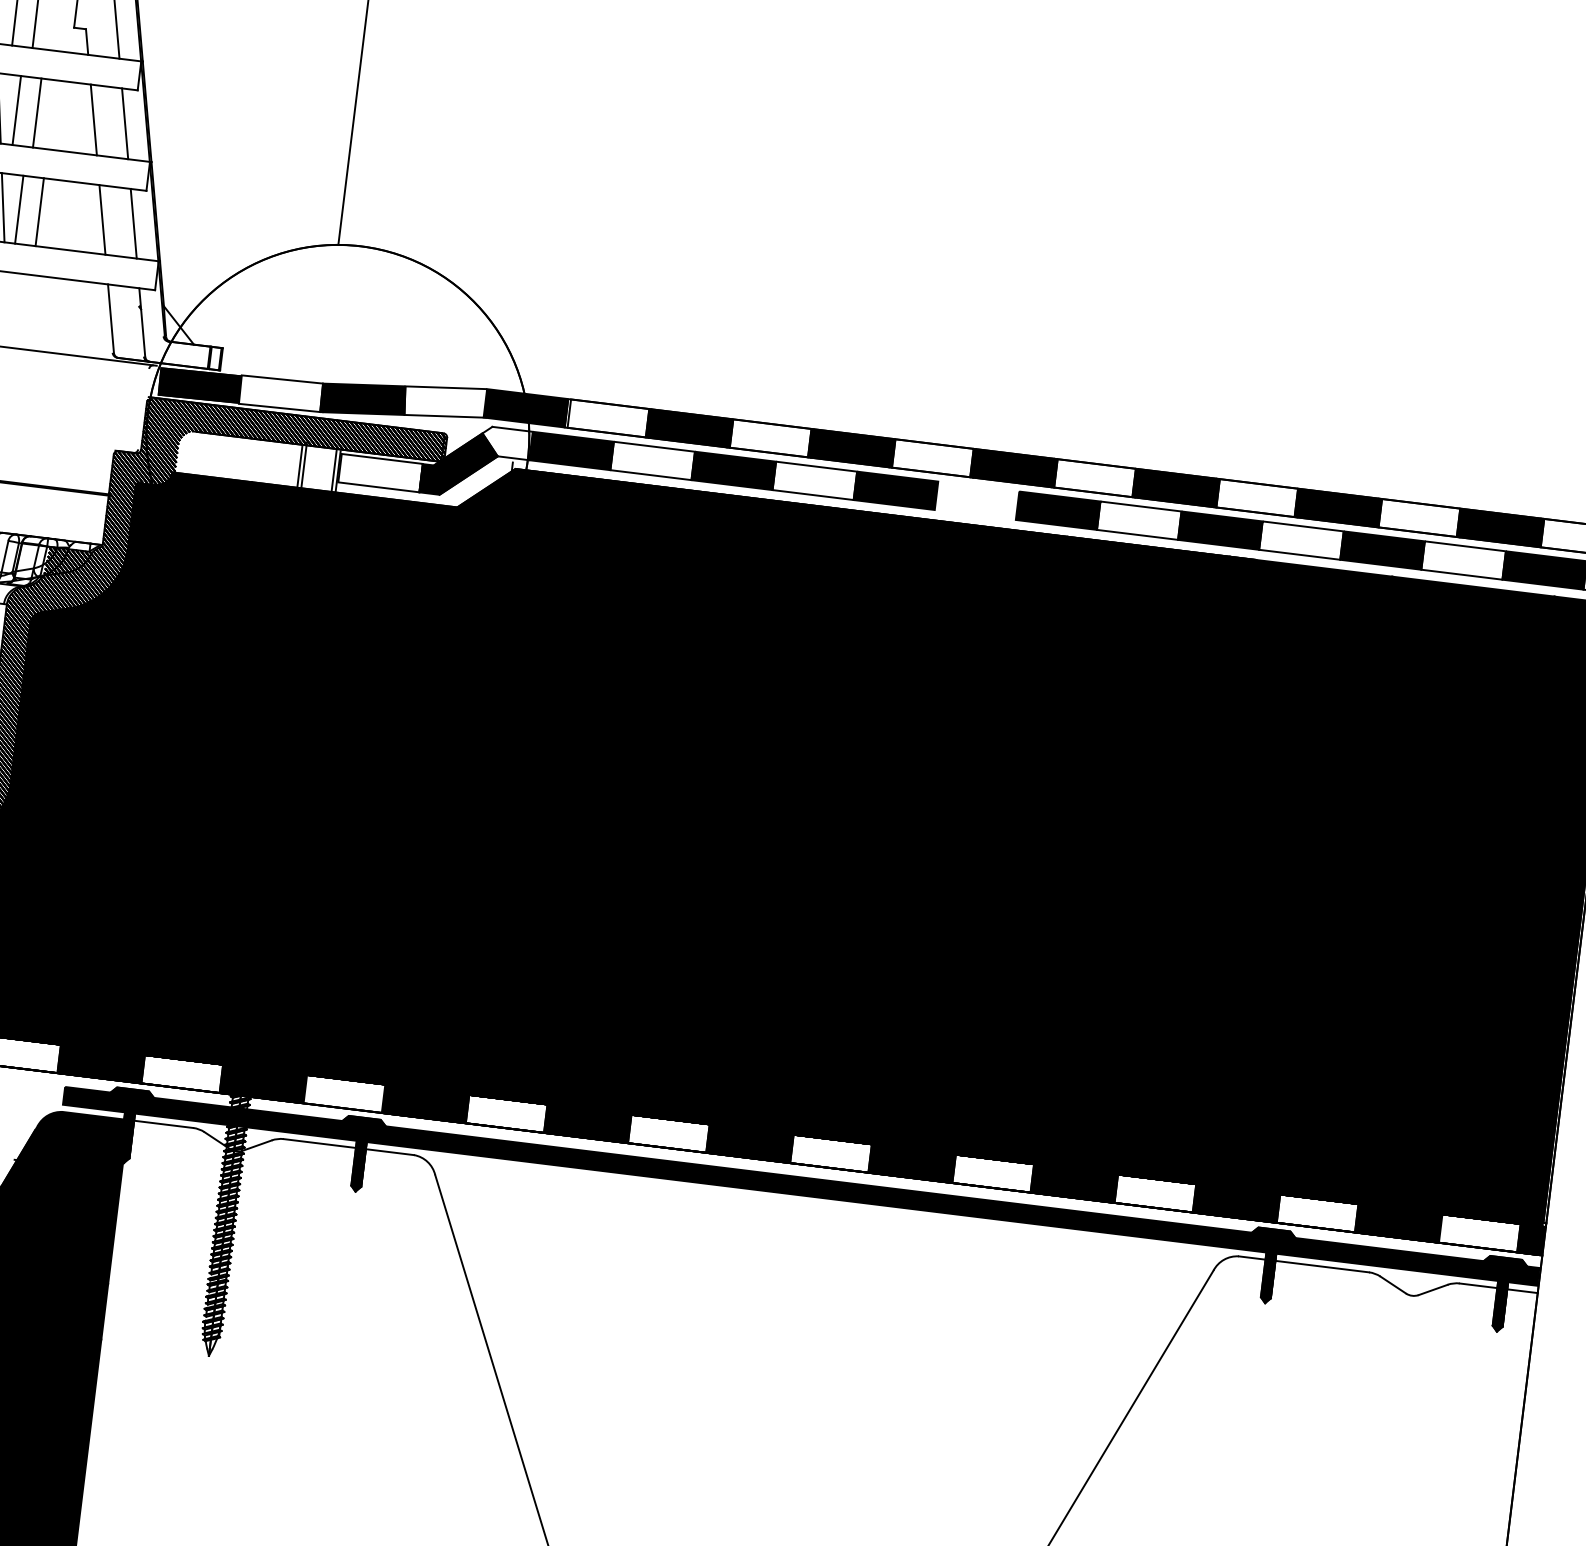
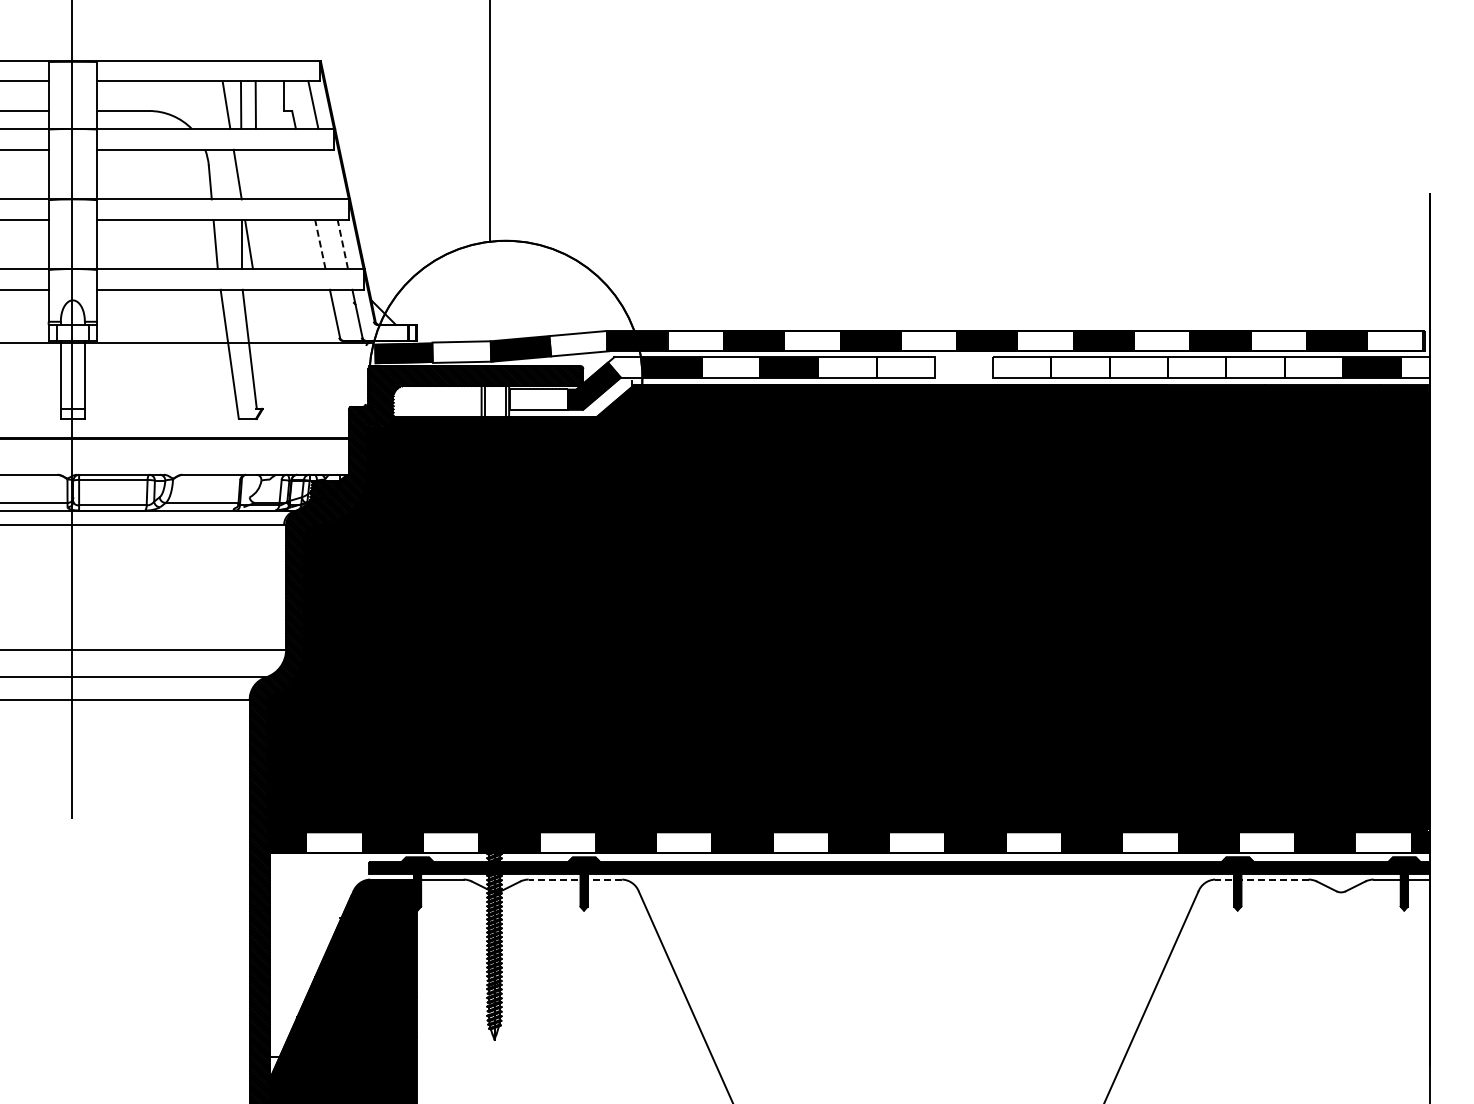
line: (17, 110) -> (250, 174), removed
line: (36, 112) -> (264, 174), removed
line: (93, 119) -> (305, 174), removed
line: (124, 123) -> (327, 174), removed
line: (19, 209) -> (260, 244), removed
line: (40, 212) -> (275, 244), removed
line: (102, 219) -> (320, 244), solid -> dashed
line: (133, 223) -> (342, 244), solid -> dashed
fill: (895, 490) -> (905, 367), removed
fill: (1058, 510) -> (1022, 367), removed
fill: (1219, 530) -> (1138, 367), removed
fill: (1382, 550) -> (1255, 367), removed
line: (348, 1147) -> (575, 879), solid -> dashed
line: (1303, 1264) -> (1261, 879), solid -> dashed

